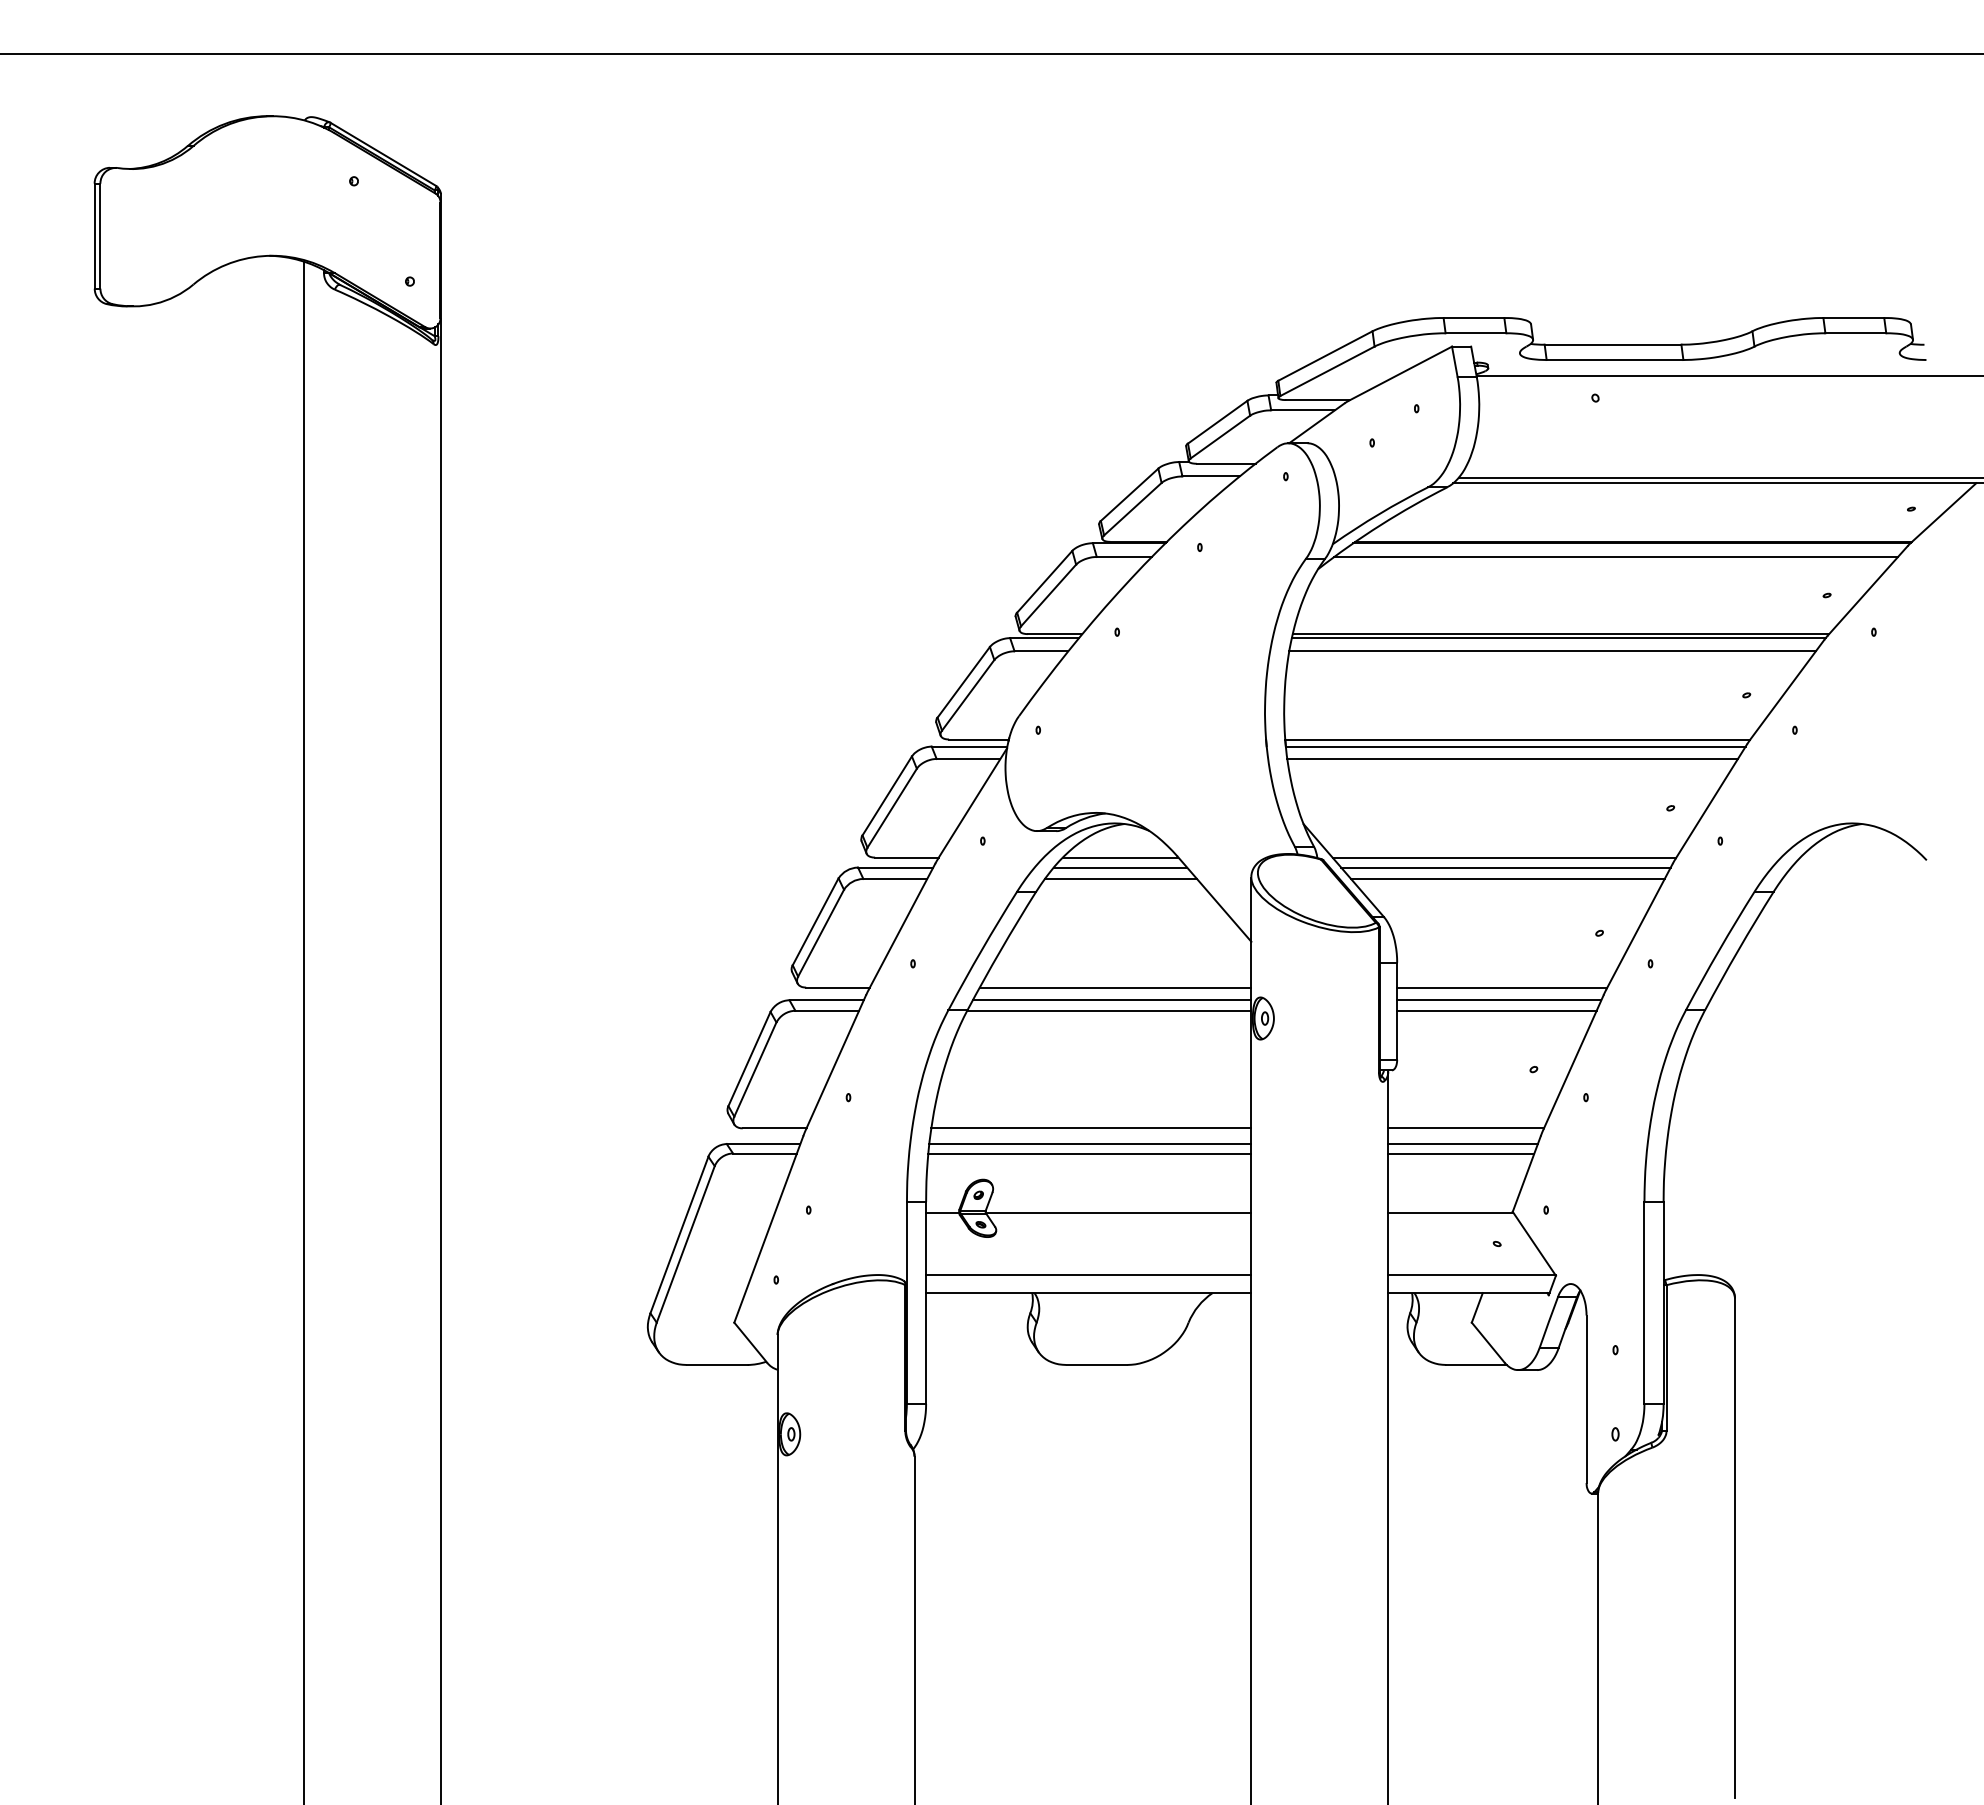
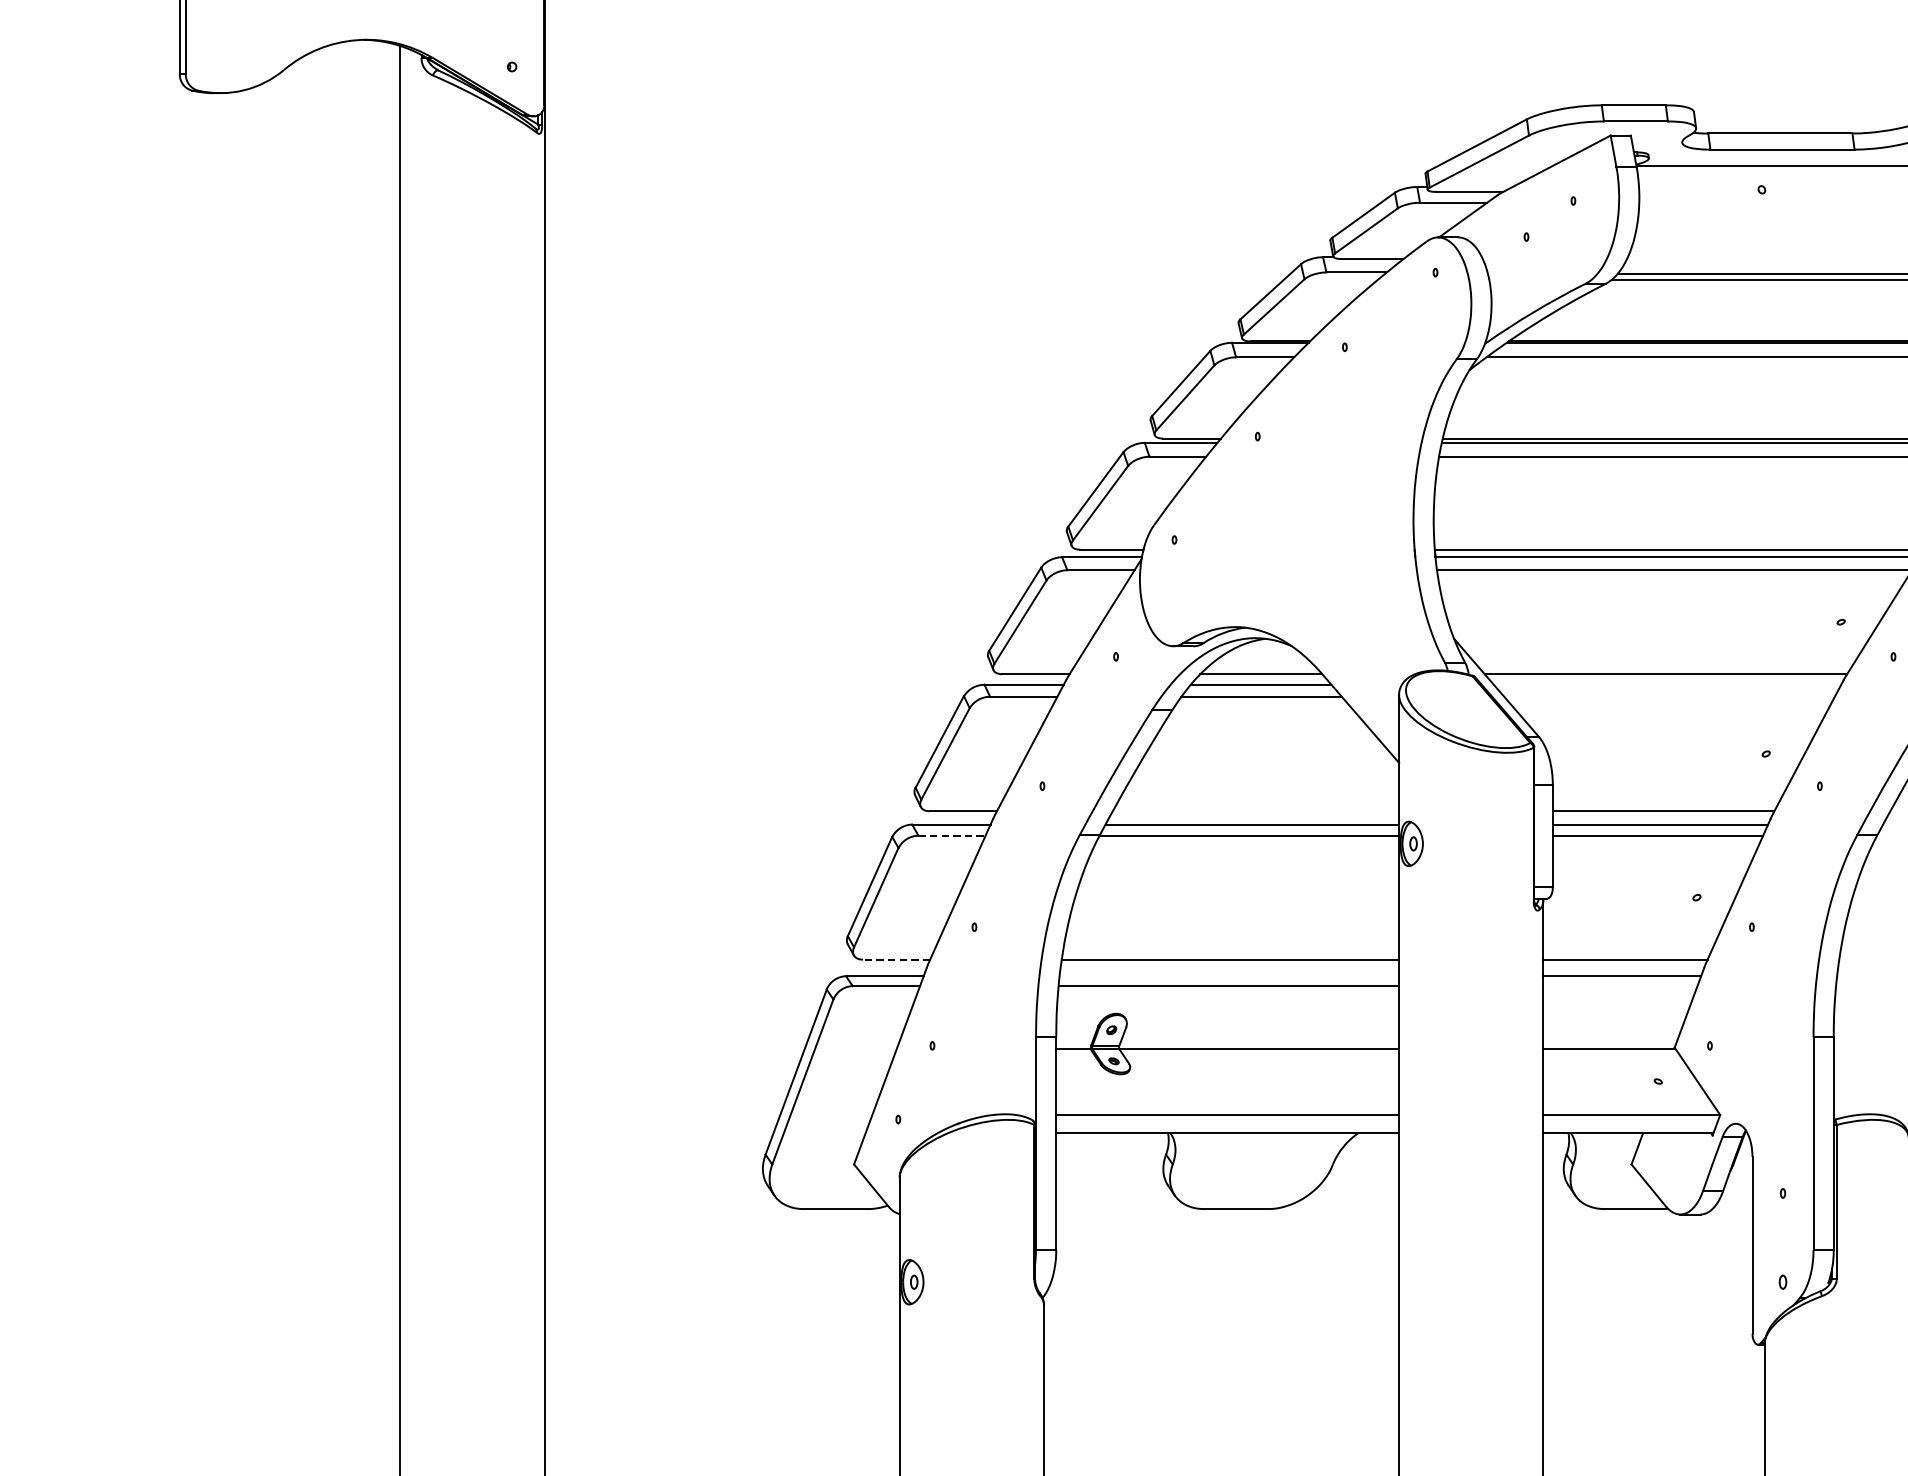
line: (1505, 867) -> (1667, 684), removed
line: (1507, 878) -> (1669, 696), removed
line: (1115, 987) -> (1255, 811), removed
line: (827, 1010) -> (952, 835), solid -> dashed
line: (774, 1128) -> (896, 959), solid -> dashed
line: (1090, 1144) -> (1229, 976), removed
line: (1461, 1153) -> (1620, 986), removed

